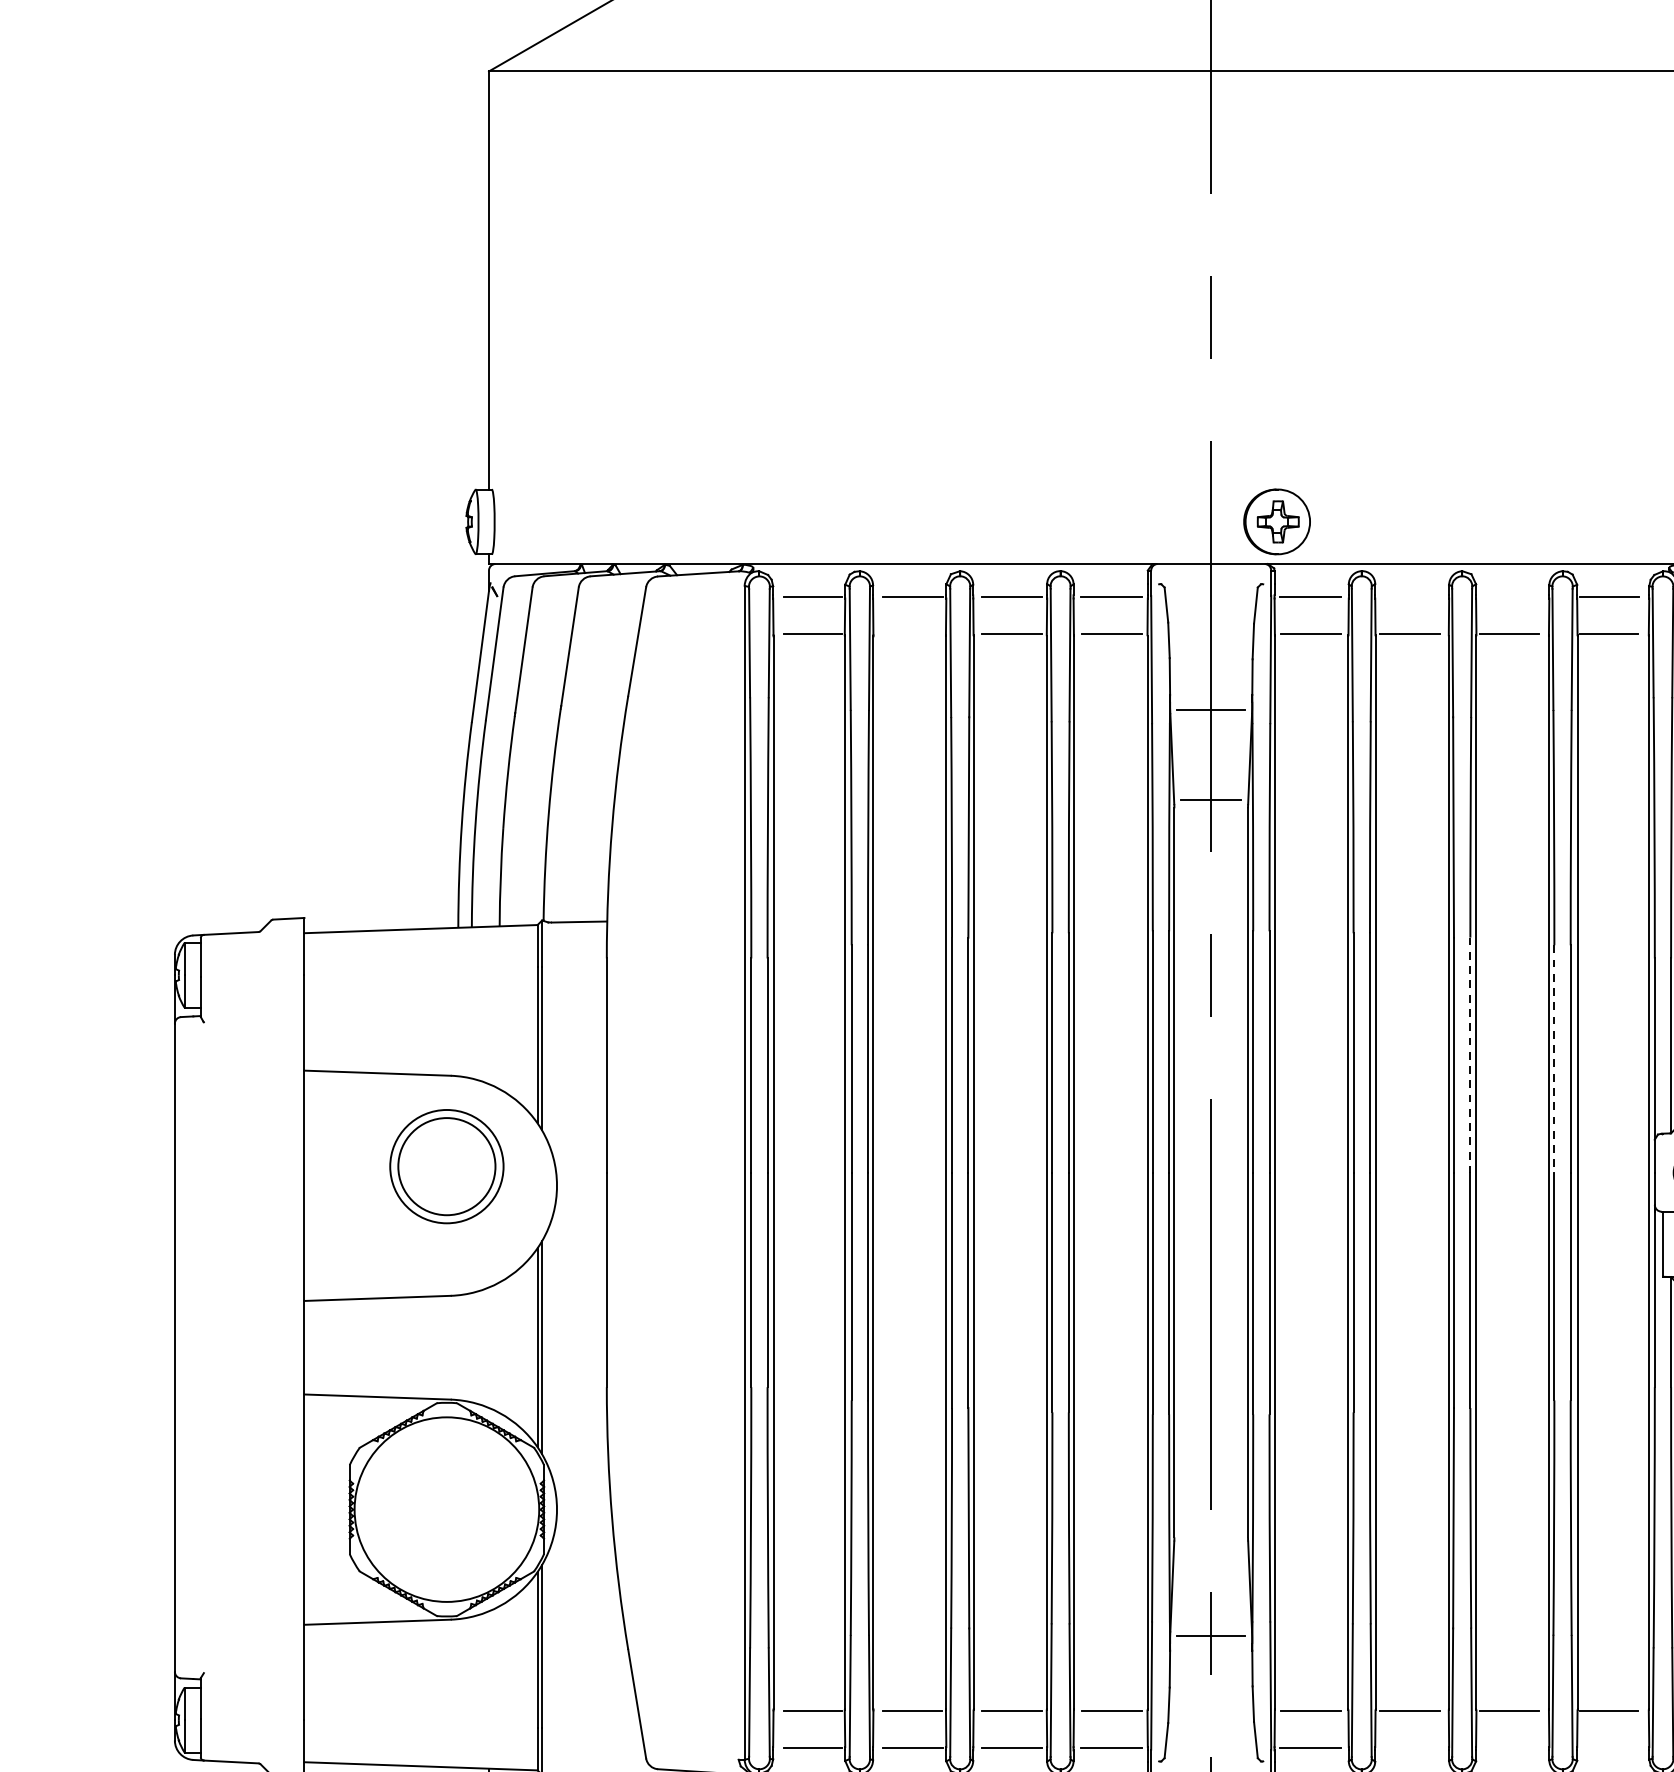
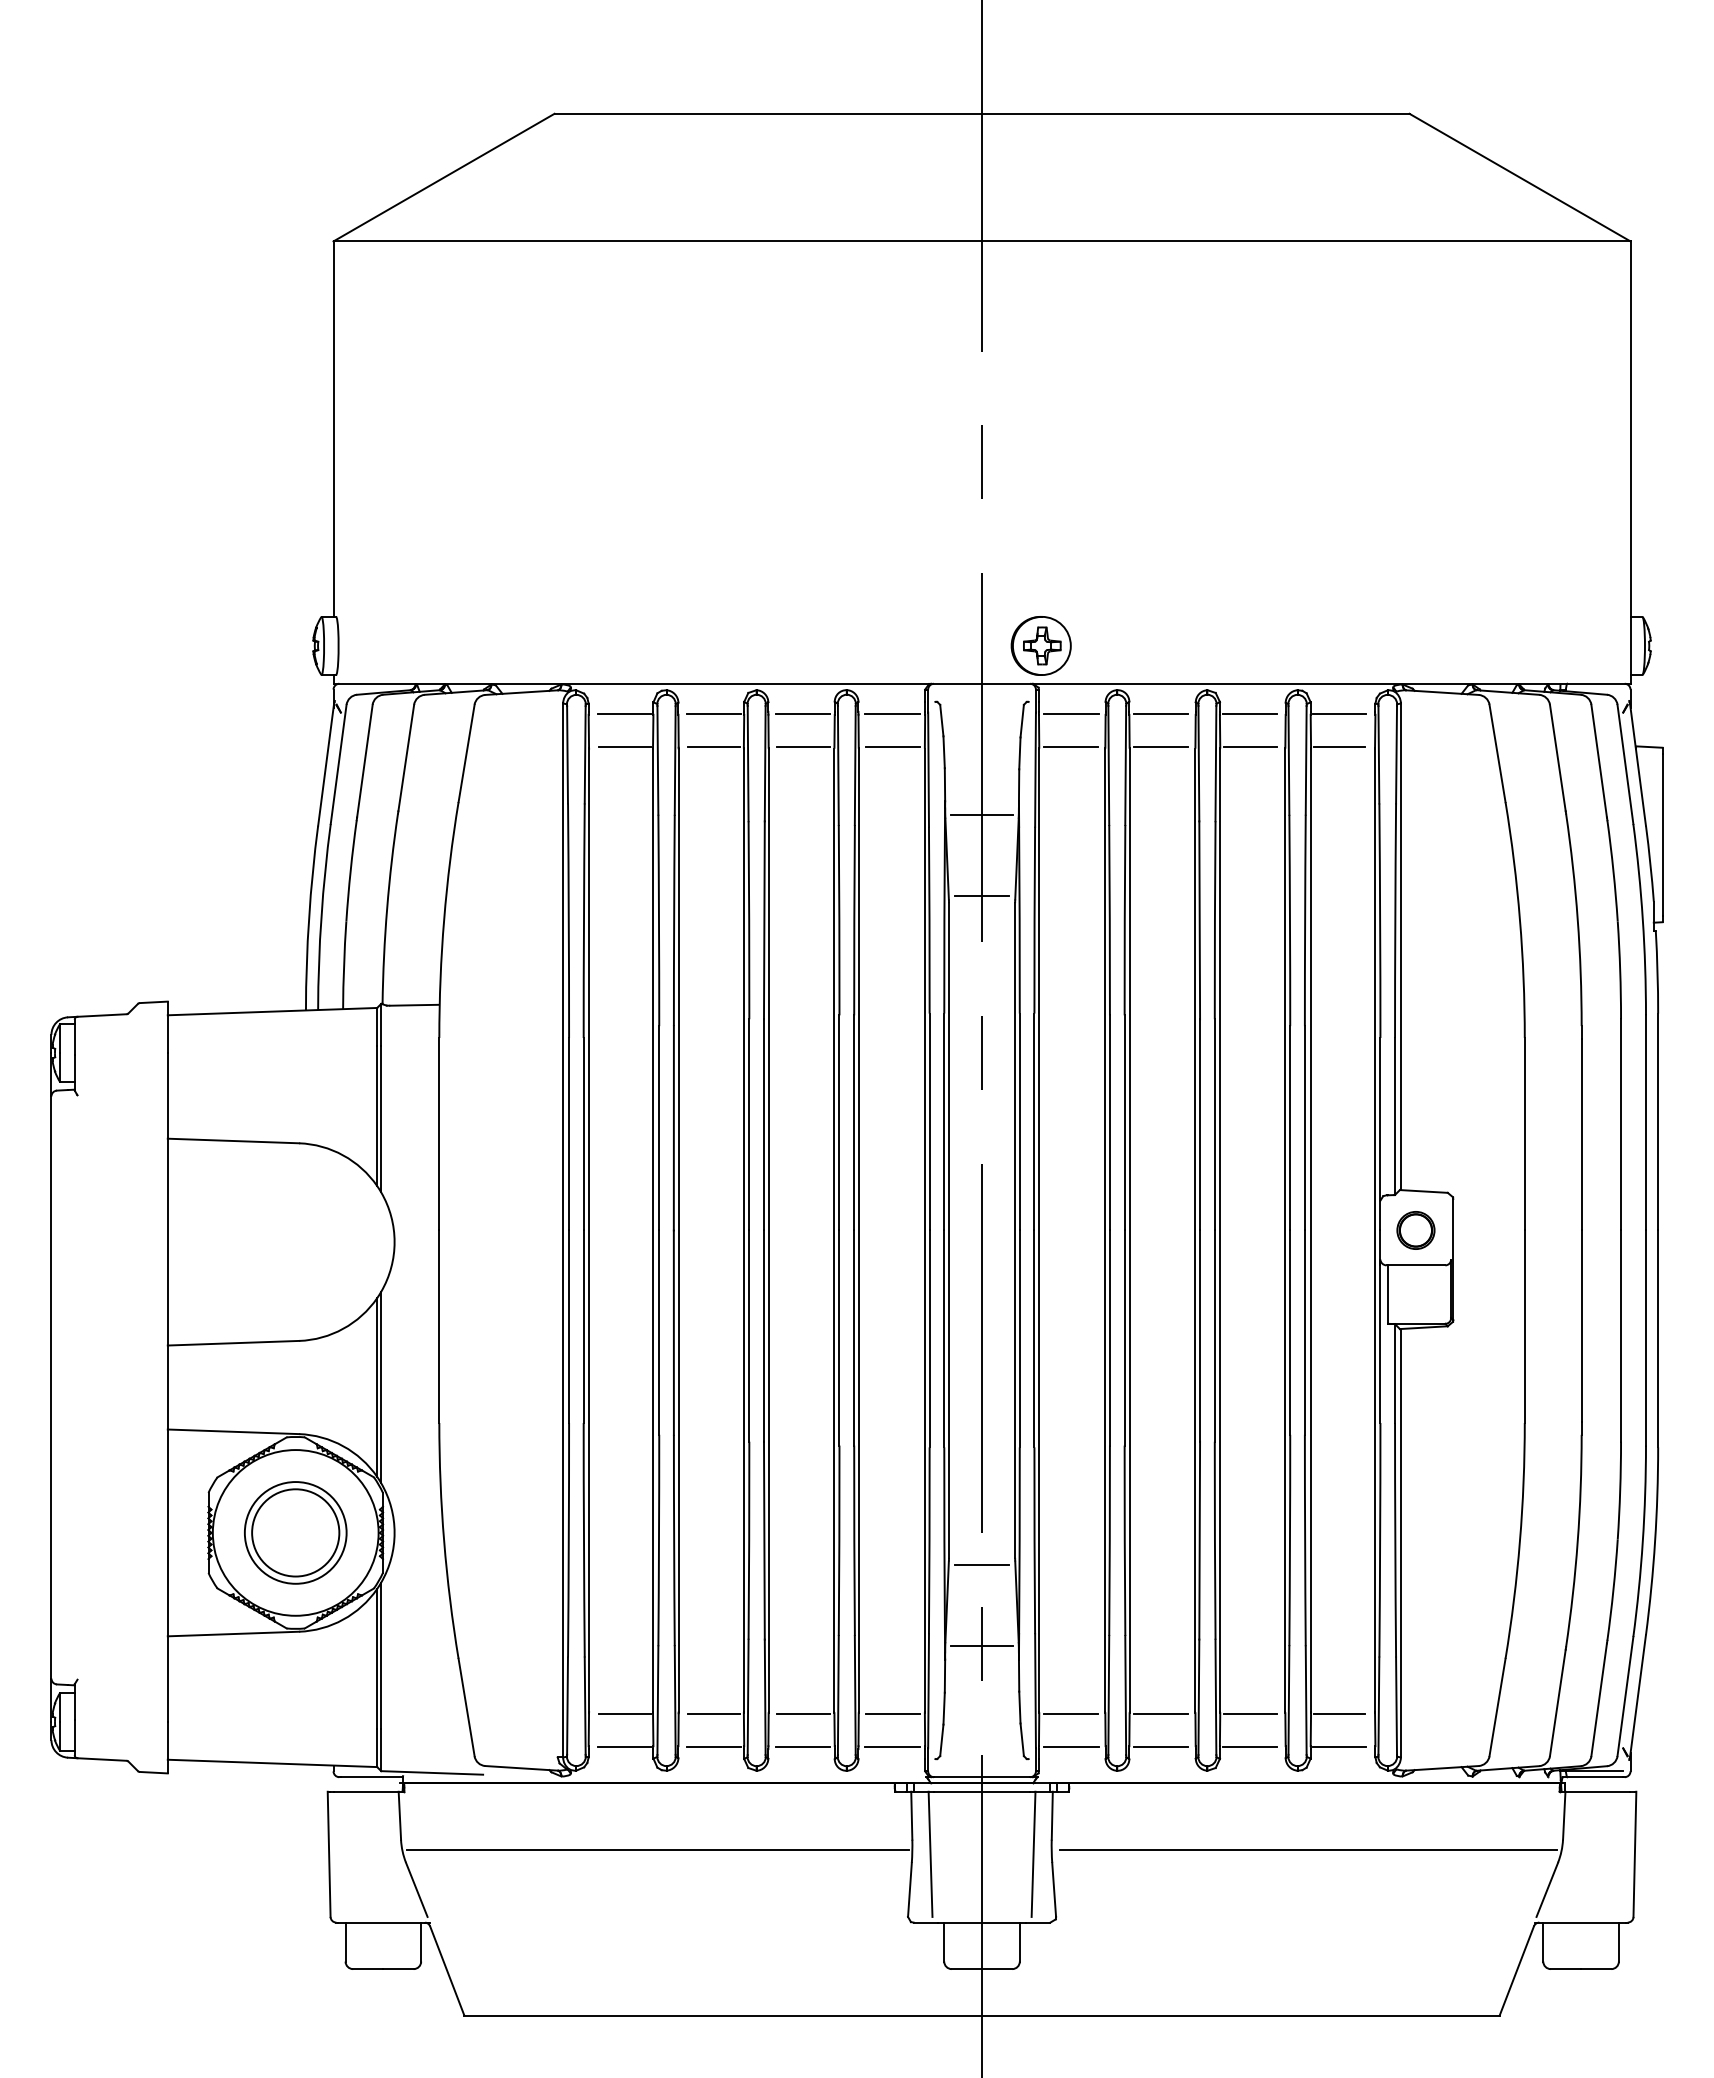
line: (1409, 597) -> (1160, 713), added
line: (1509, 597) -> (1249, 713), added
line: (912, 633) -> (713, 746), added
line: (1470, 1054) -> (1214, 1124), dashed -> solid
line: (1554, 1059) -> (1290, 1128), dashed -> solid
part: (446, 1166) -> (295, 1532), moved
line: (1210, 1545) -> (981, 1565), added
line: (1409, 1748) -> (1160, 1747), added
line: (1509, 1748) -> (1249, 1747), added
line: (1609, 1748) -> (1339, 1747), added

